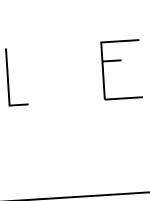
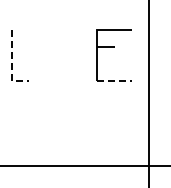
line: (8, 88) -> (12, 65), solid -> dashed
line: (123, 98) -> (114, 80), solid -> dashed

